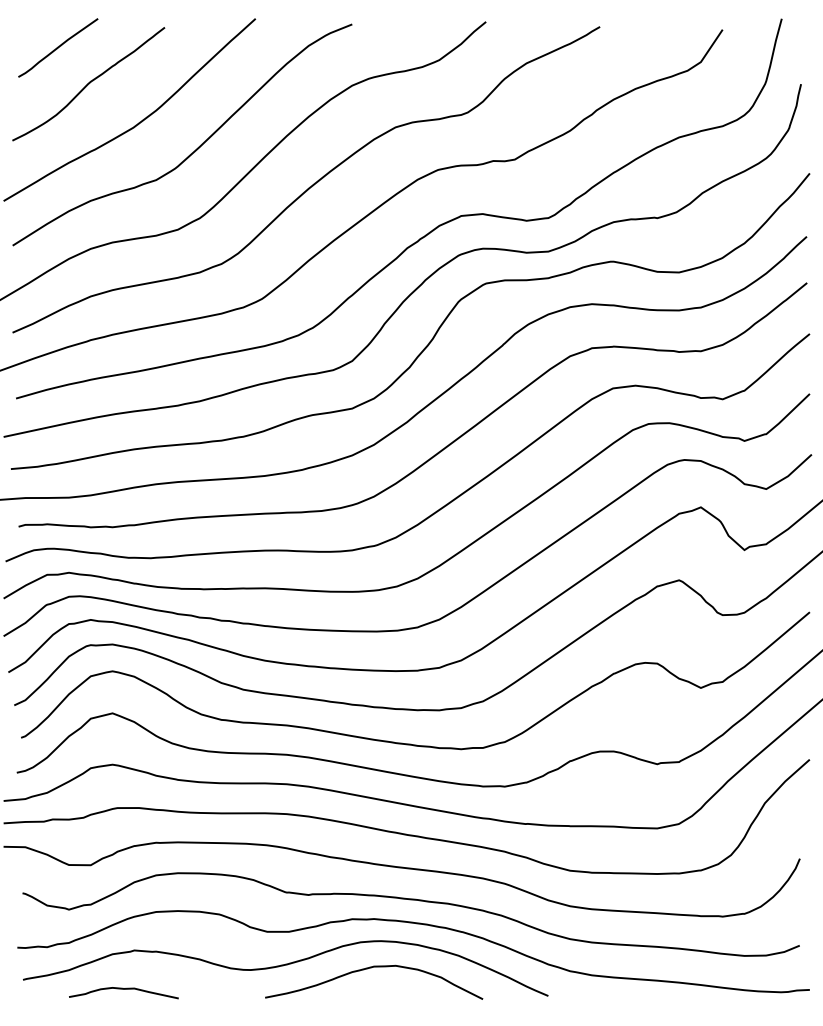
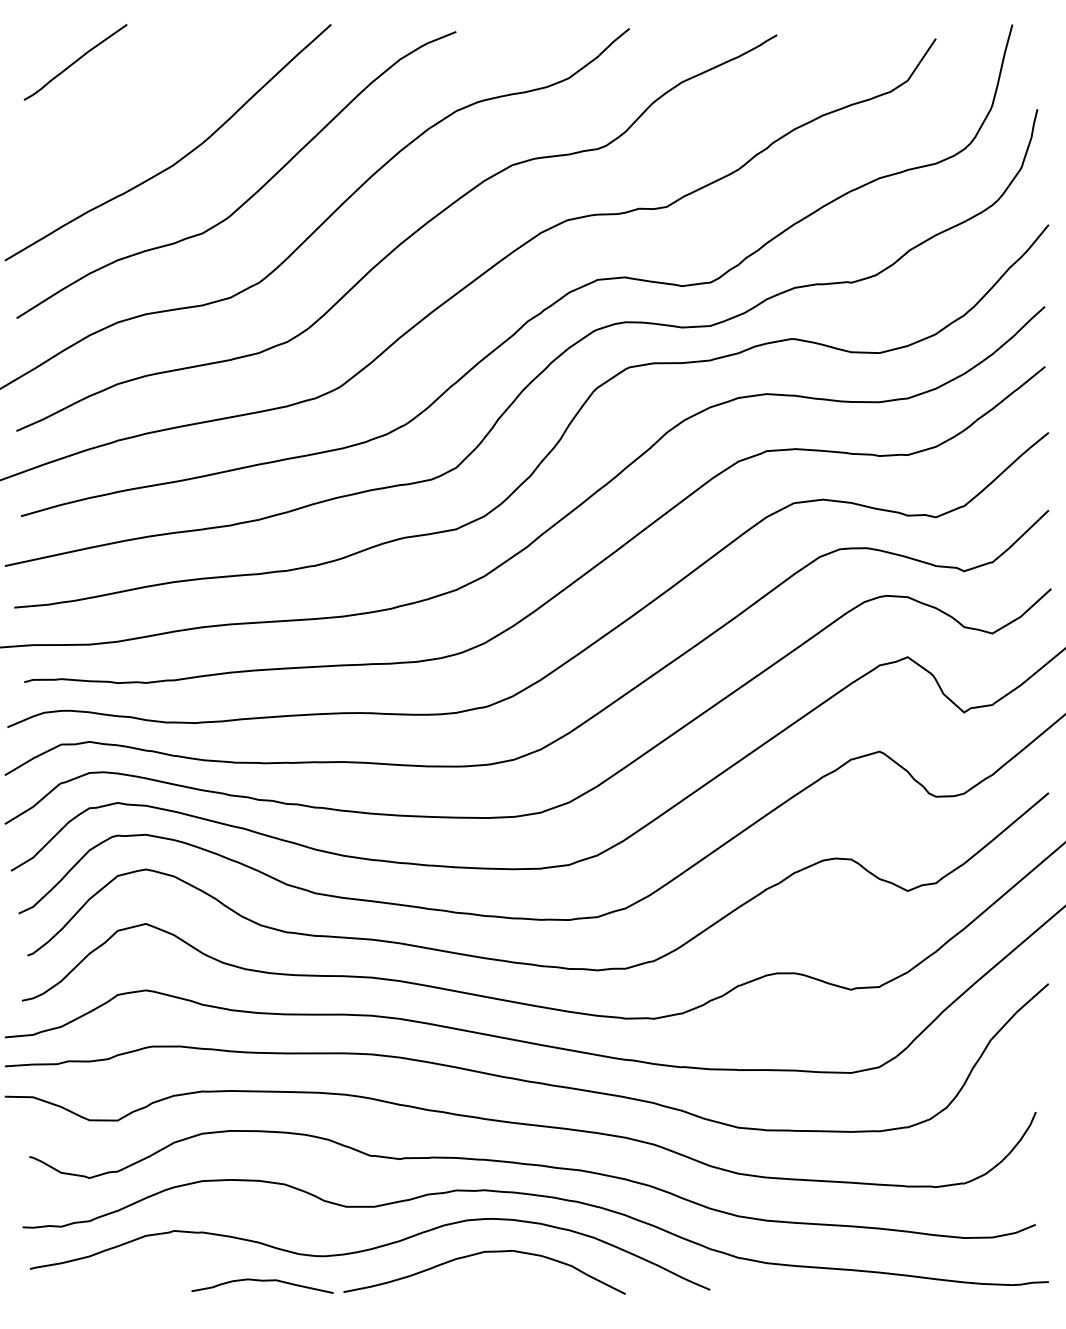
curve: (88, 83) -> (114, 108), removed
curve: (123, 989) -> (262, 1281), moved

